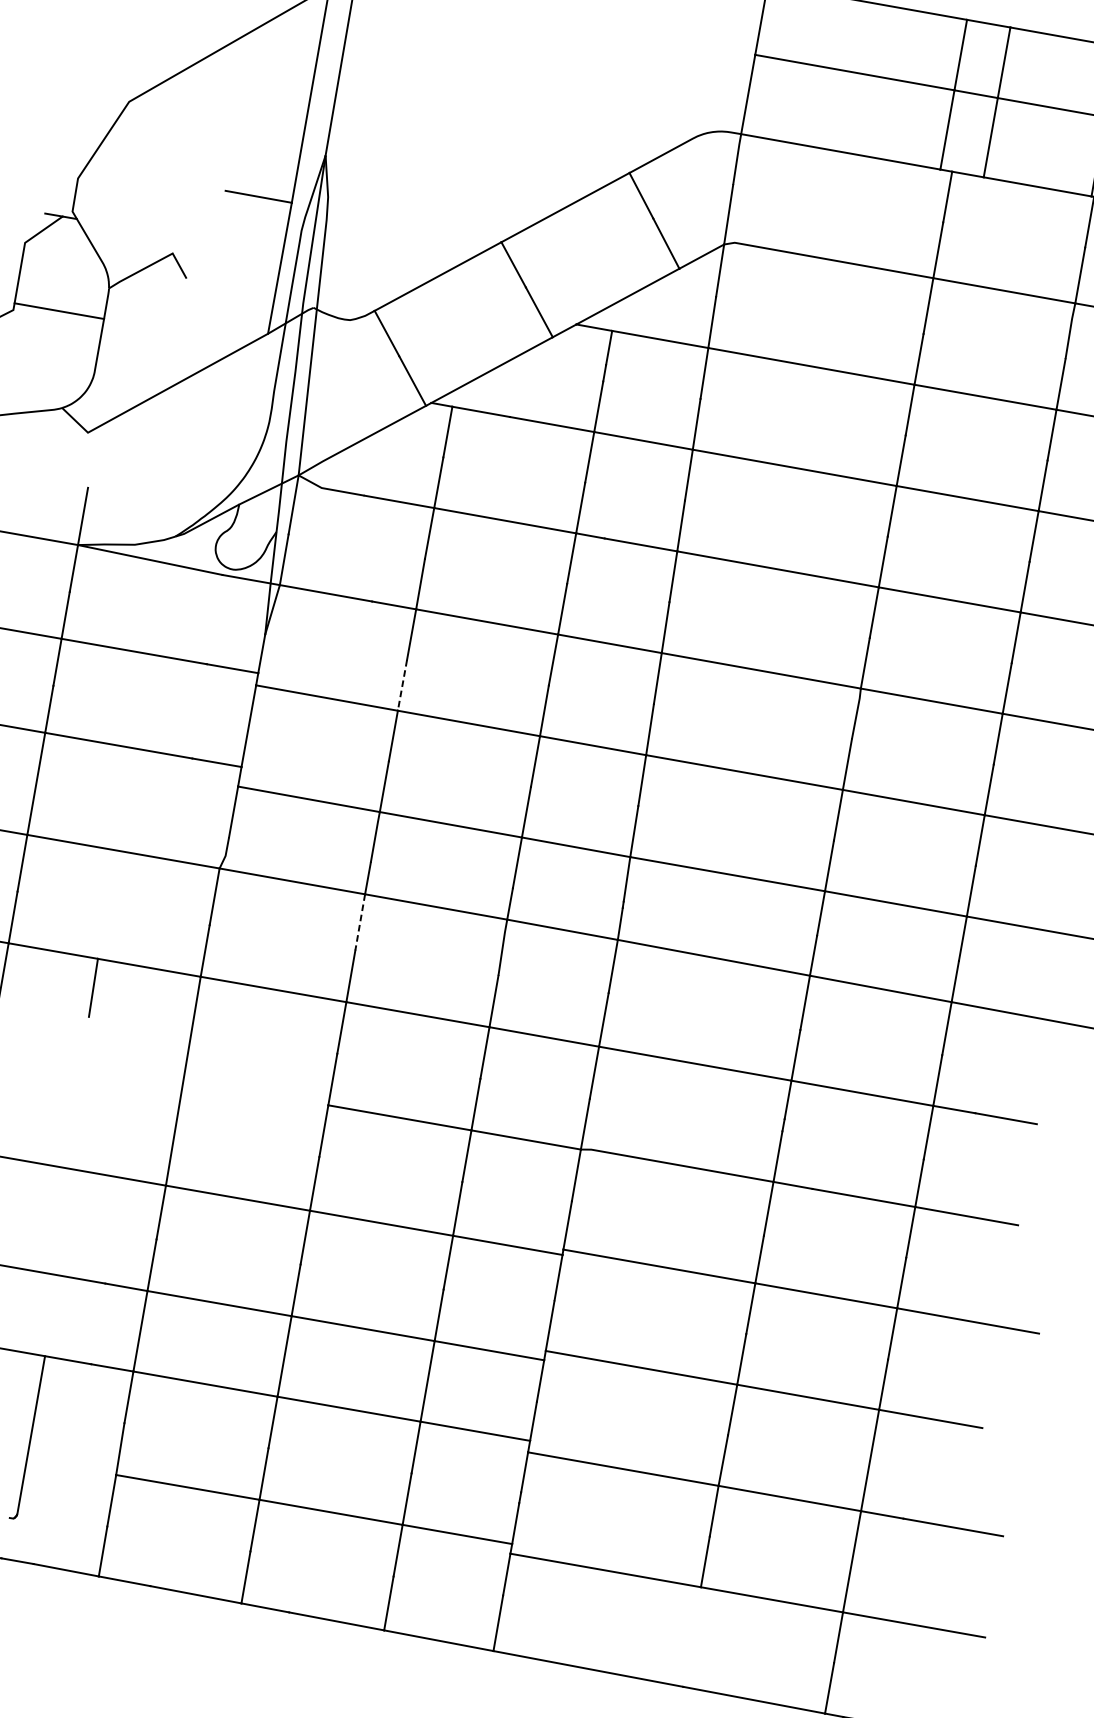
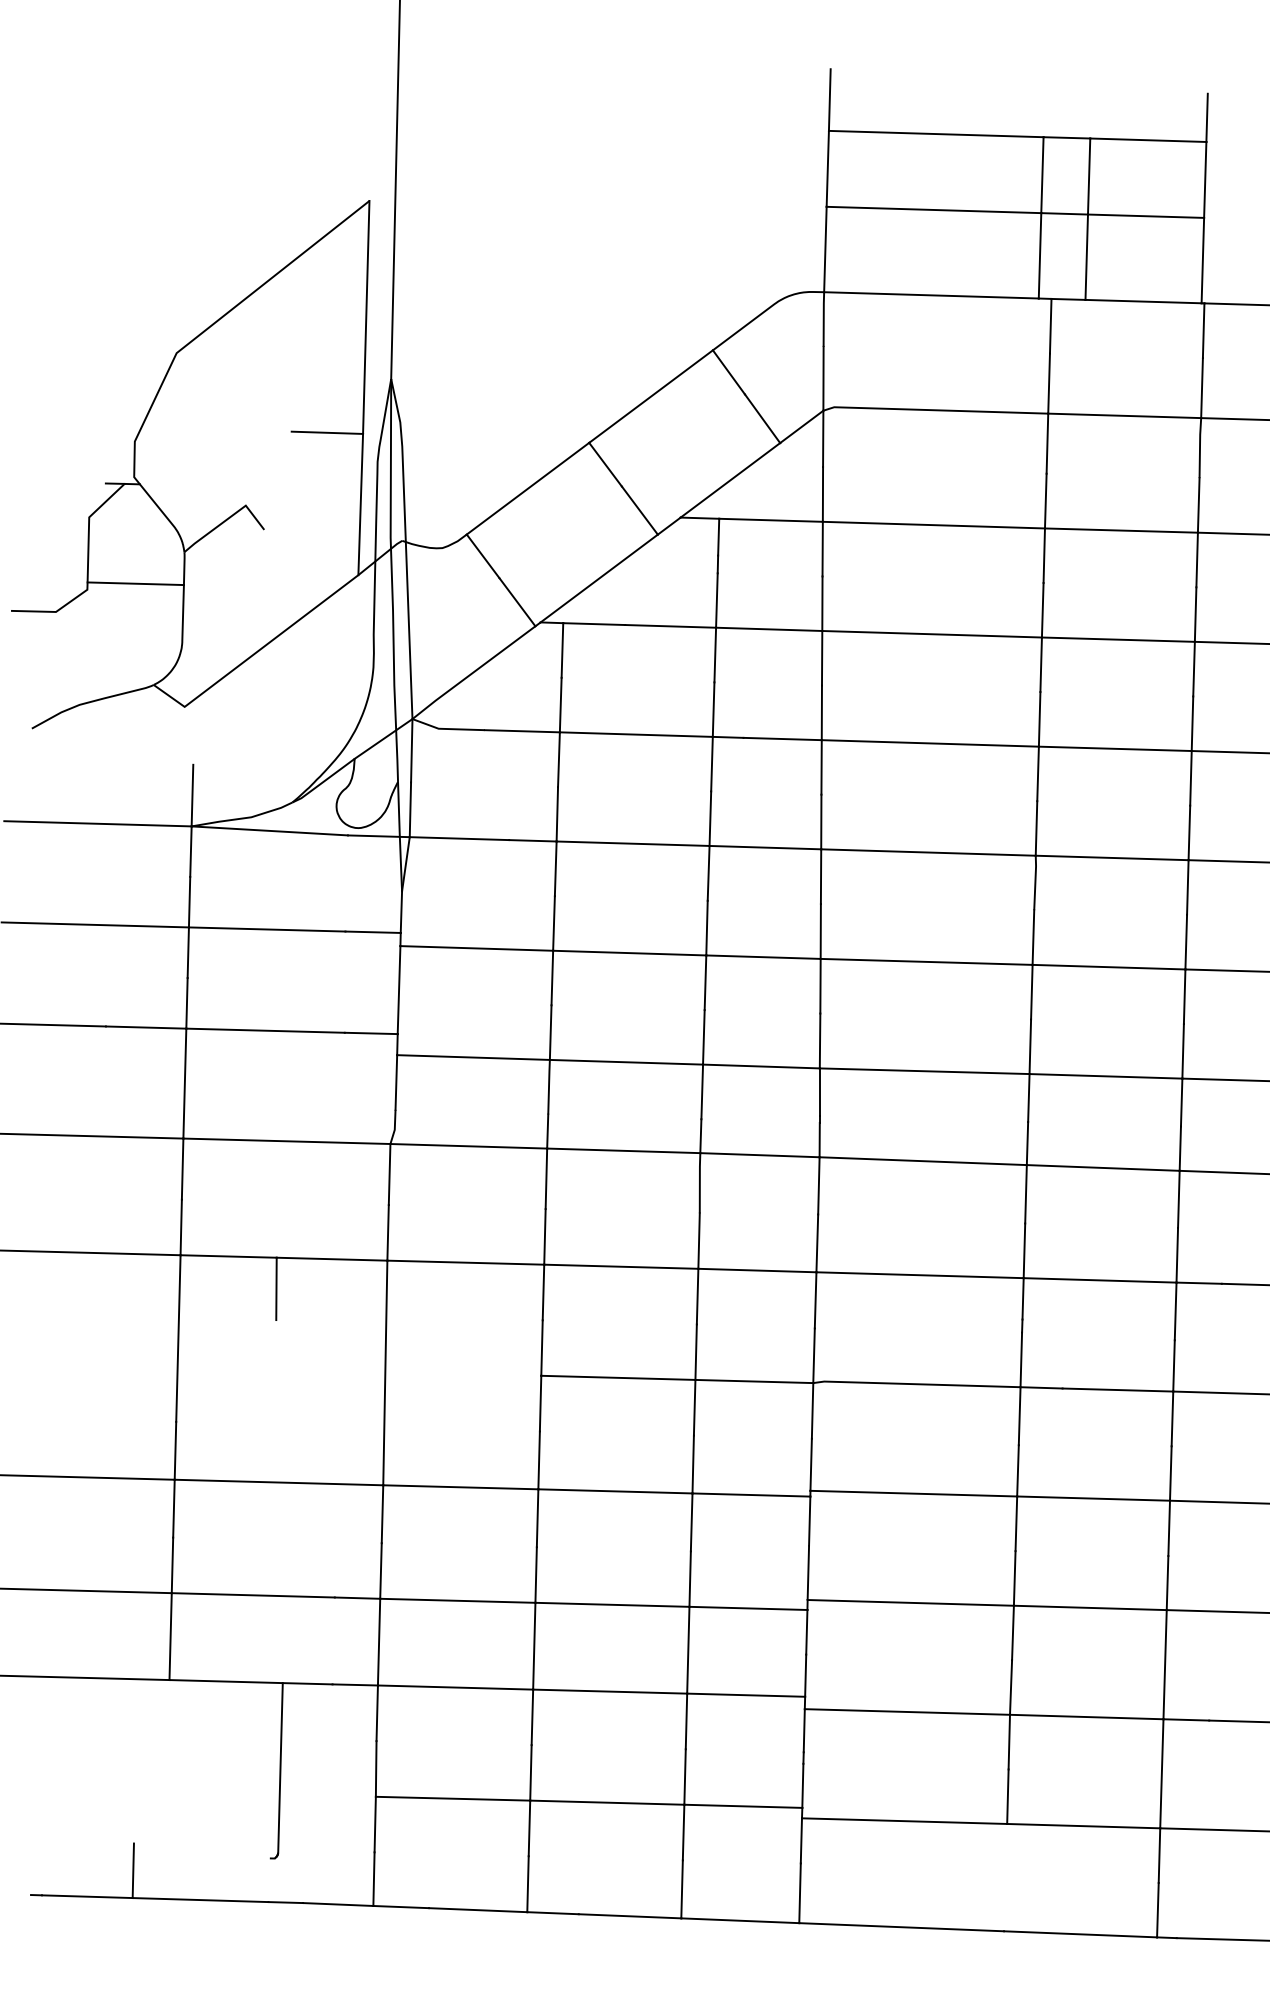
line: (402, 685) -> (554, 923), dashed -> solid
line: (360, 923) -> (546, 1179), dashed -> solid

